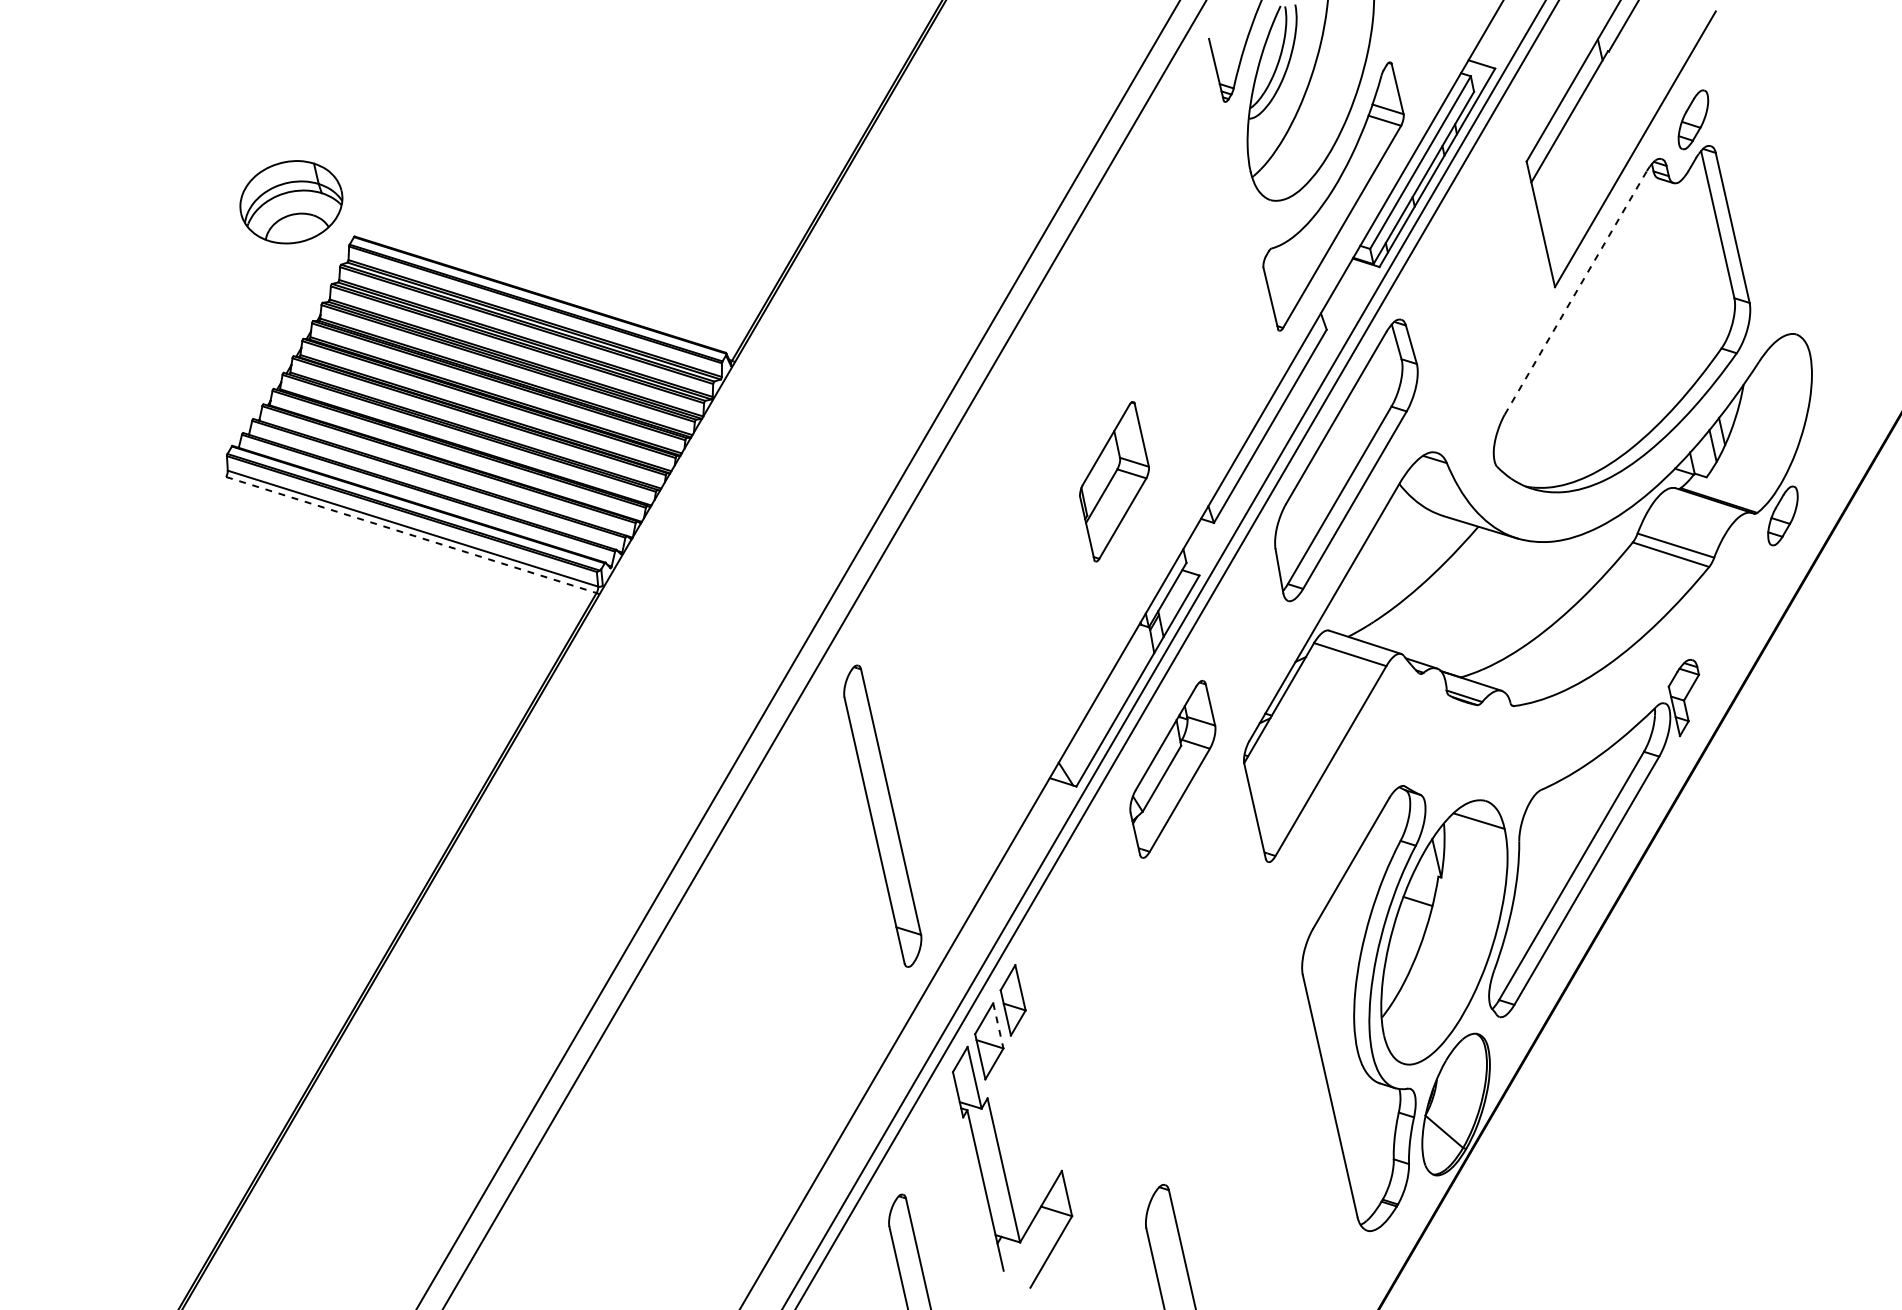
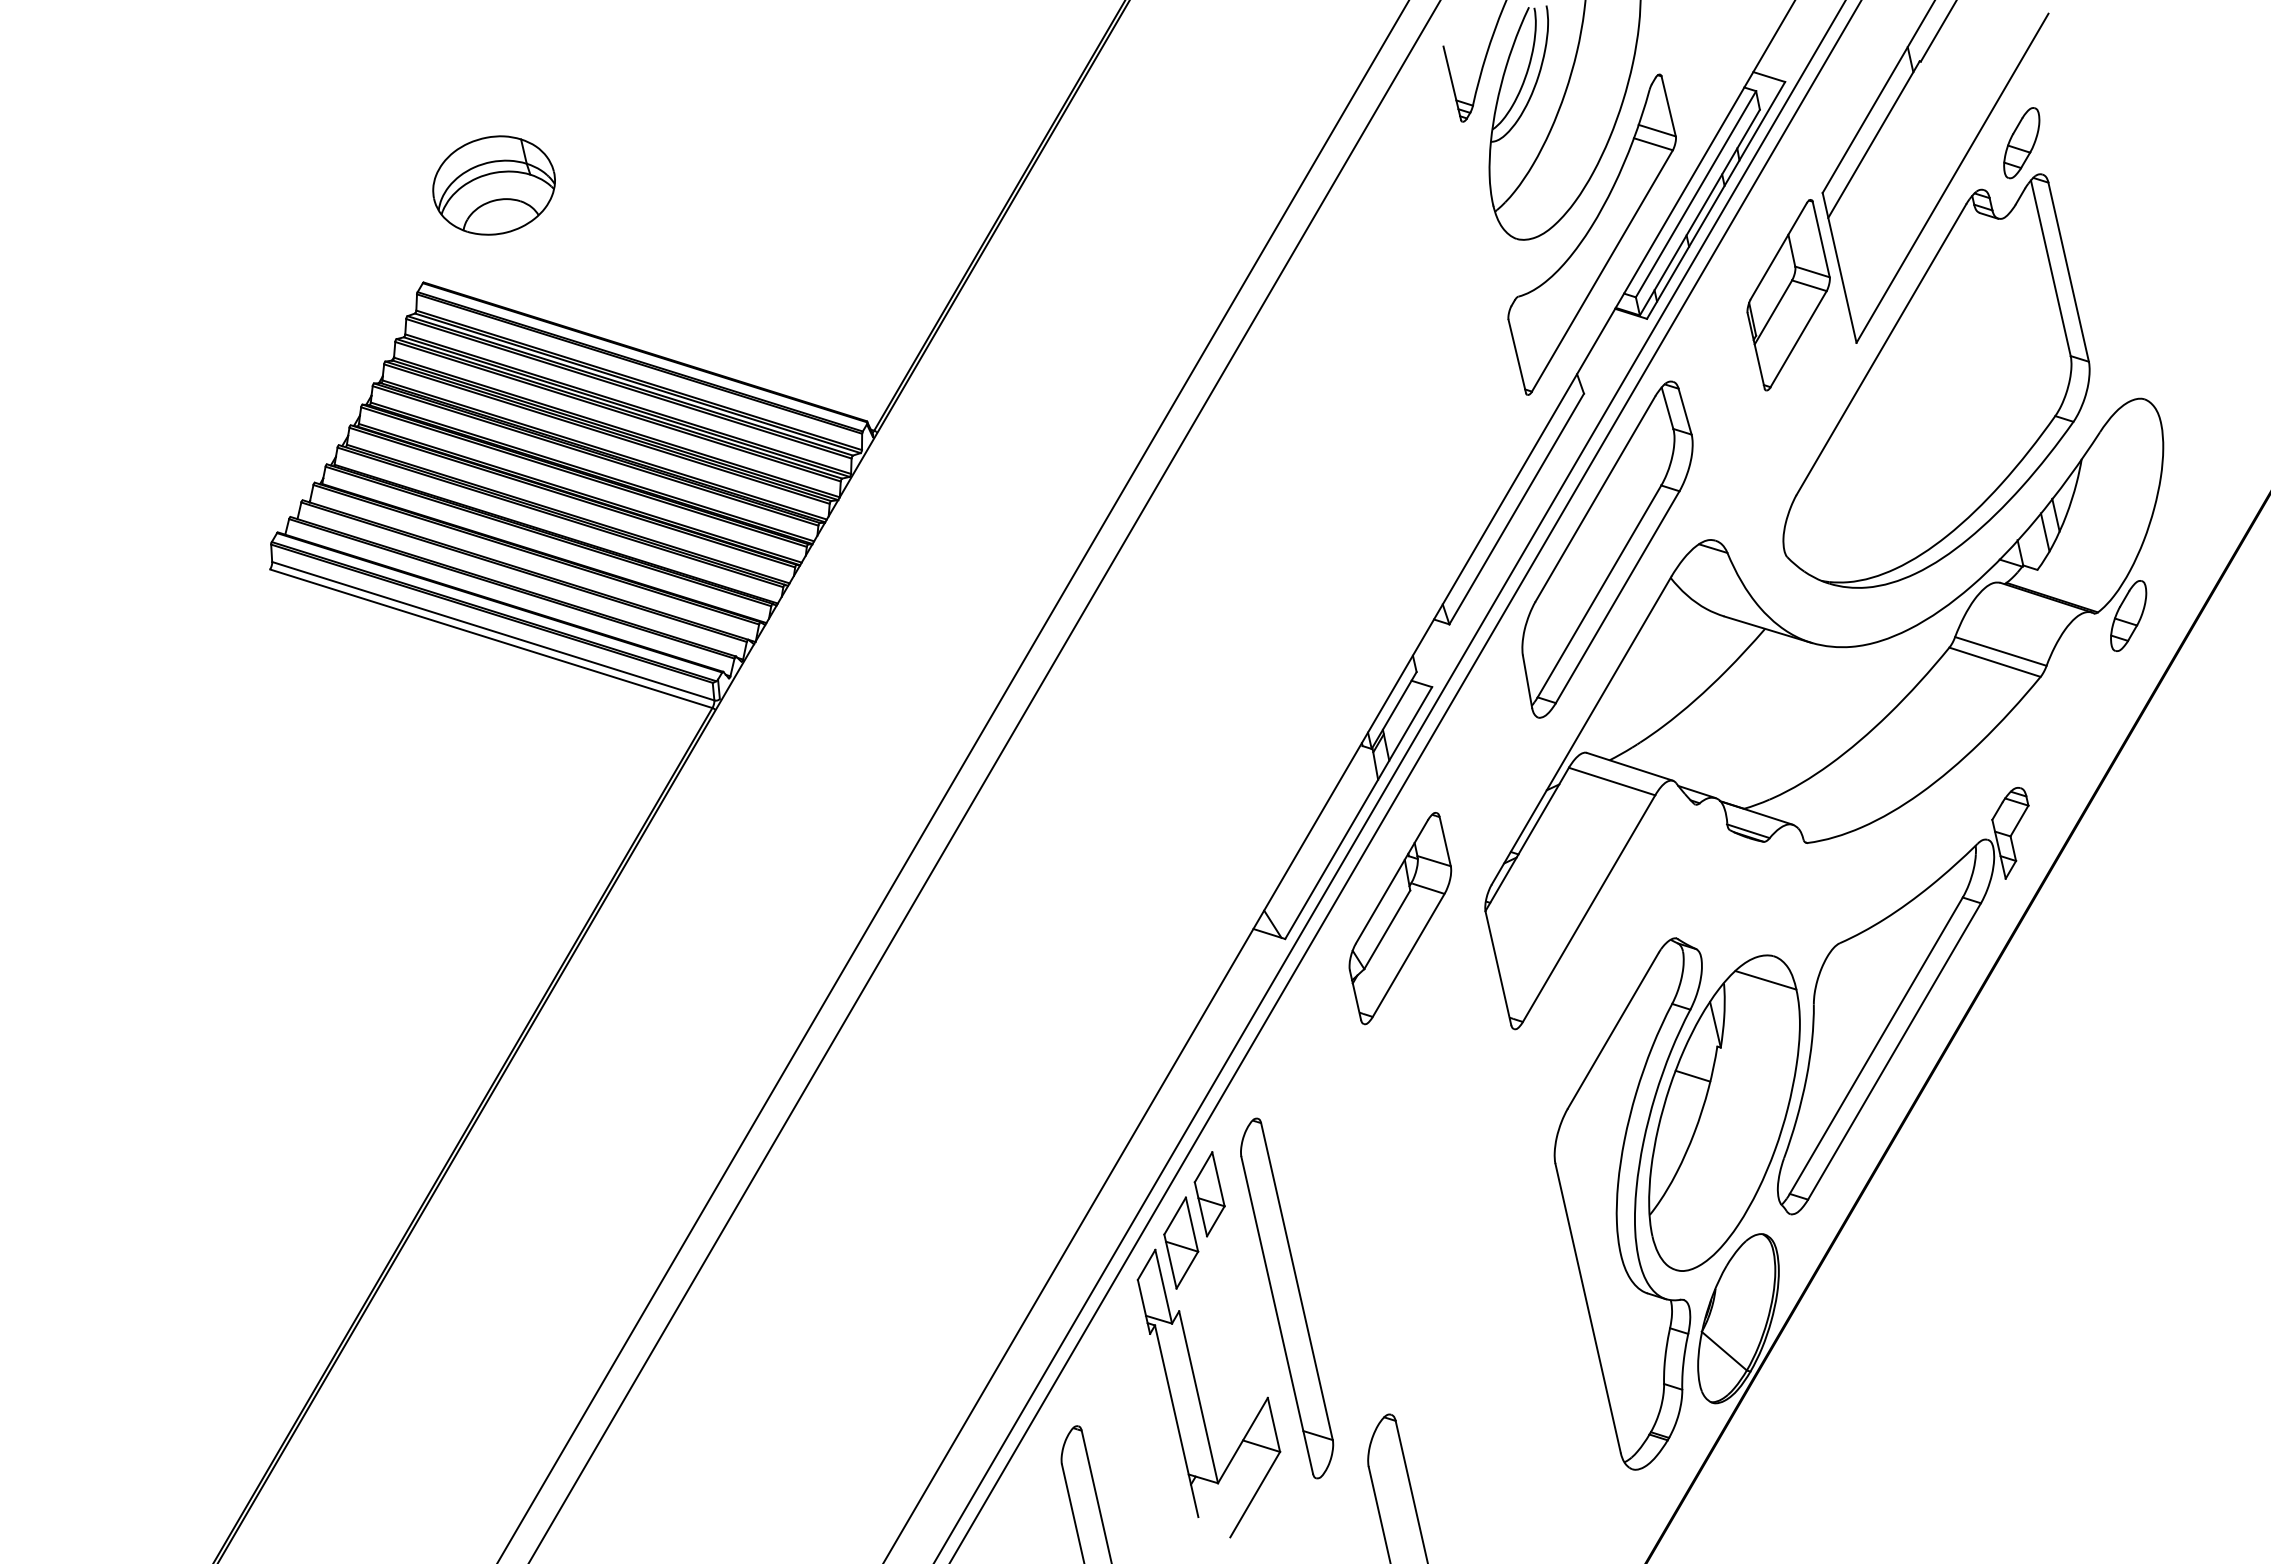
part: (290, 202) -> (493, 185), moved
line: (1575, 292) -> (1881, 349), dashed -> solid
part: (1114, 482) -> (1788, 295), moved
line: (411, 534) -> (491, 638), dashed -> solid
part: (883, 816) -> (1287, 1298), moved
line: (998, 1025) -> (1192, 1224), dashed -> solid

